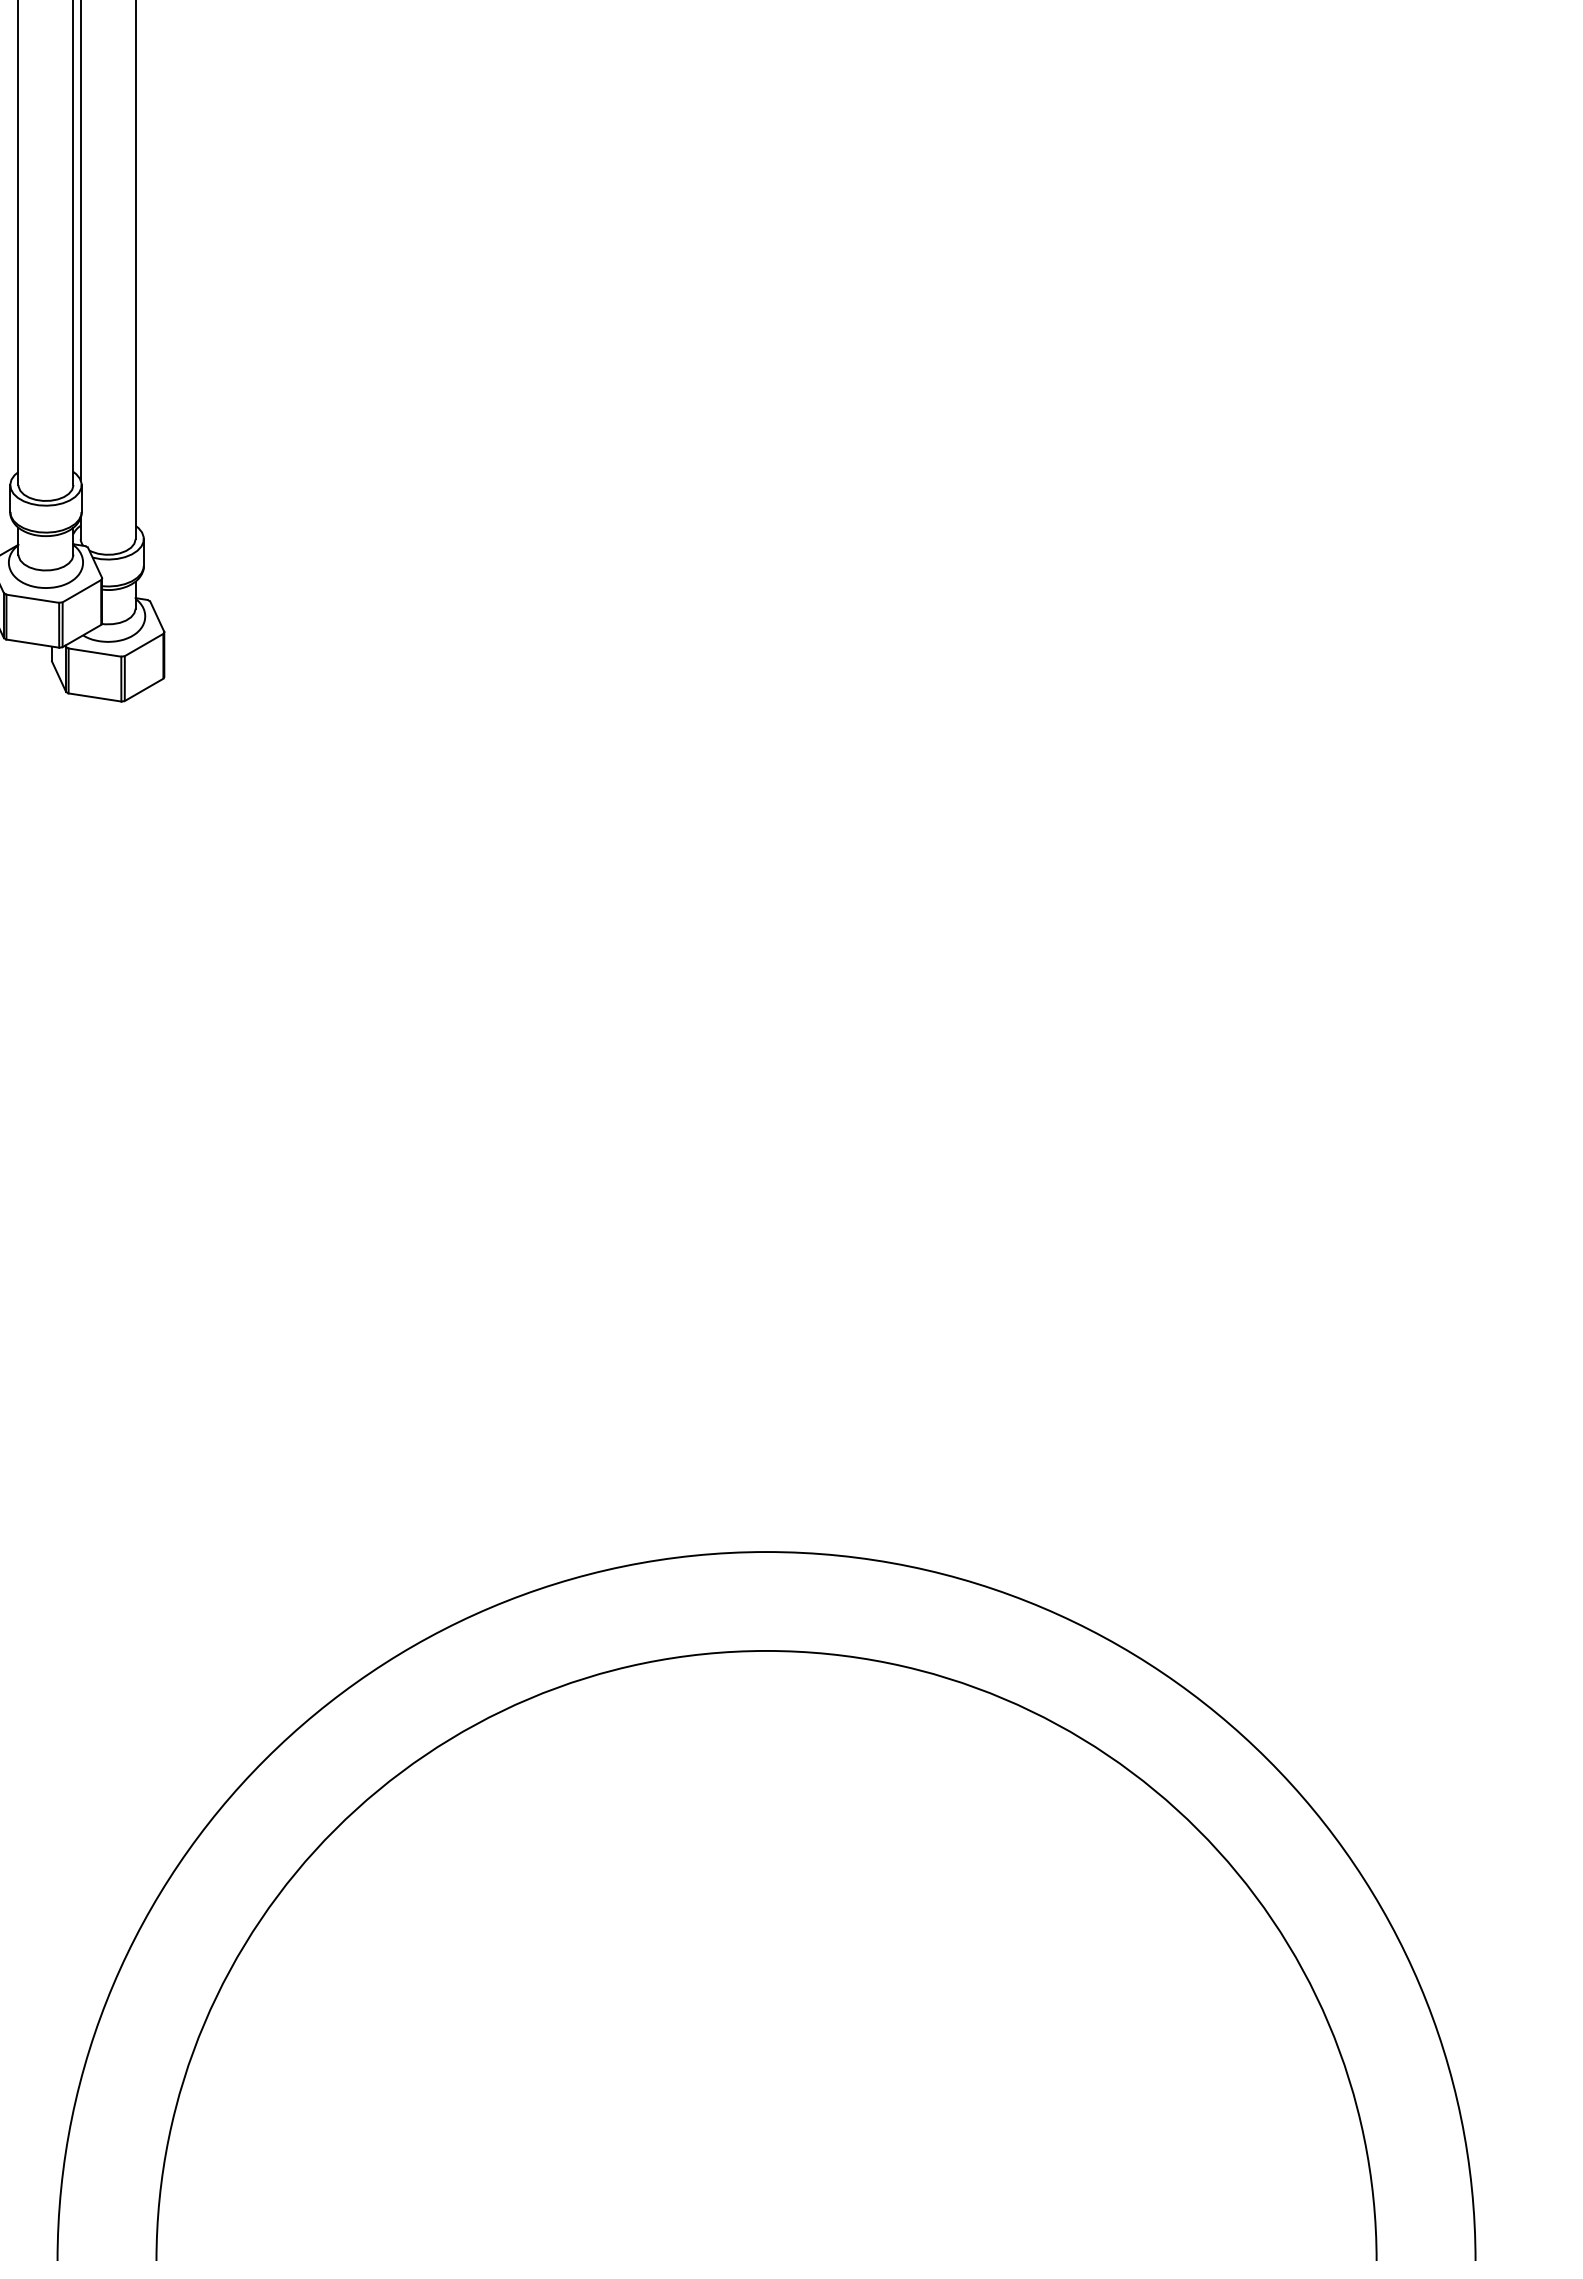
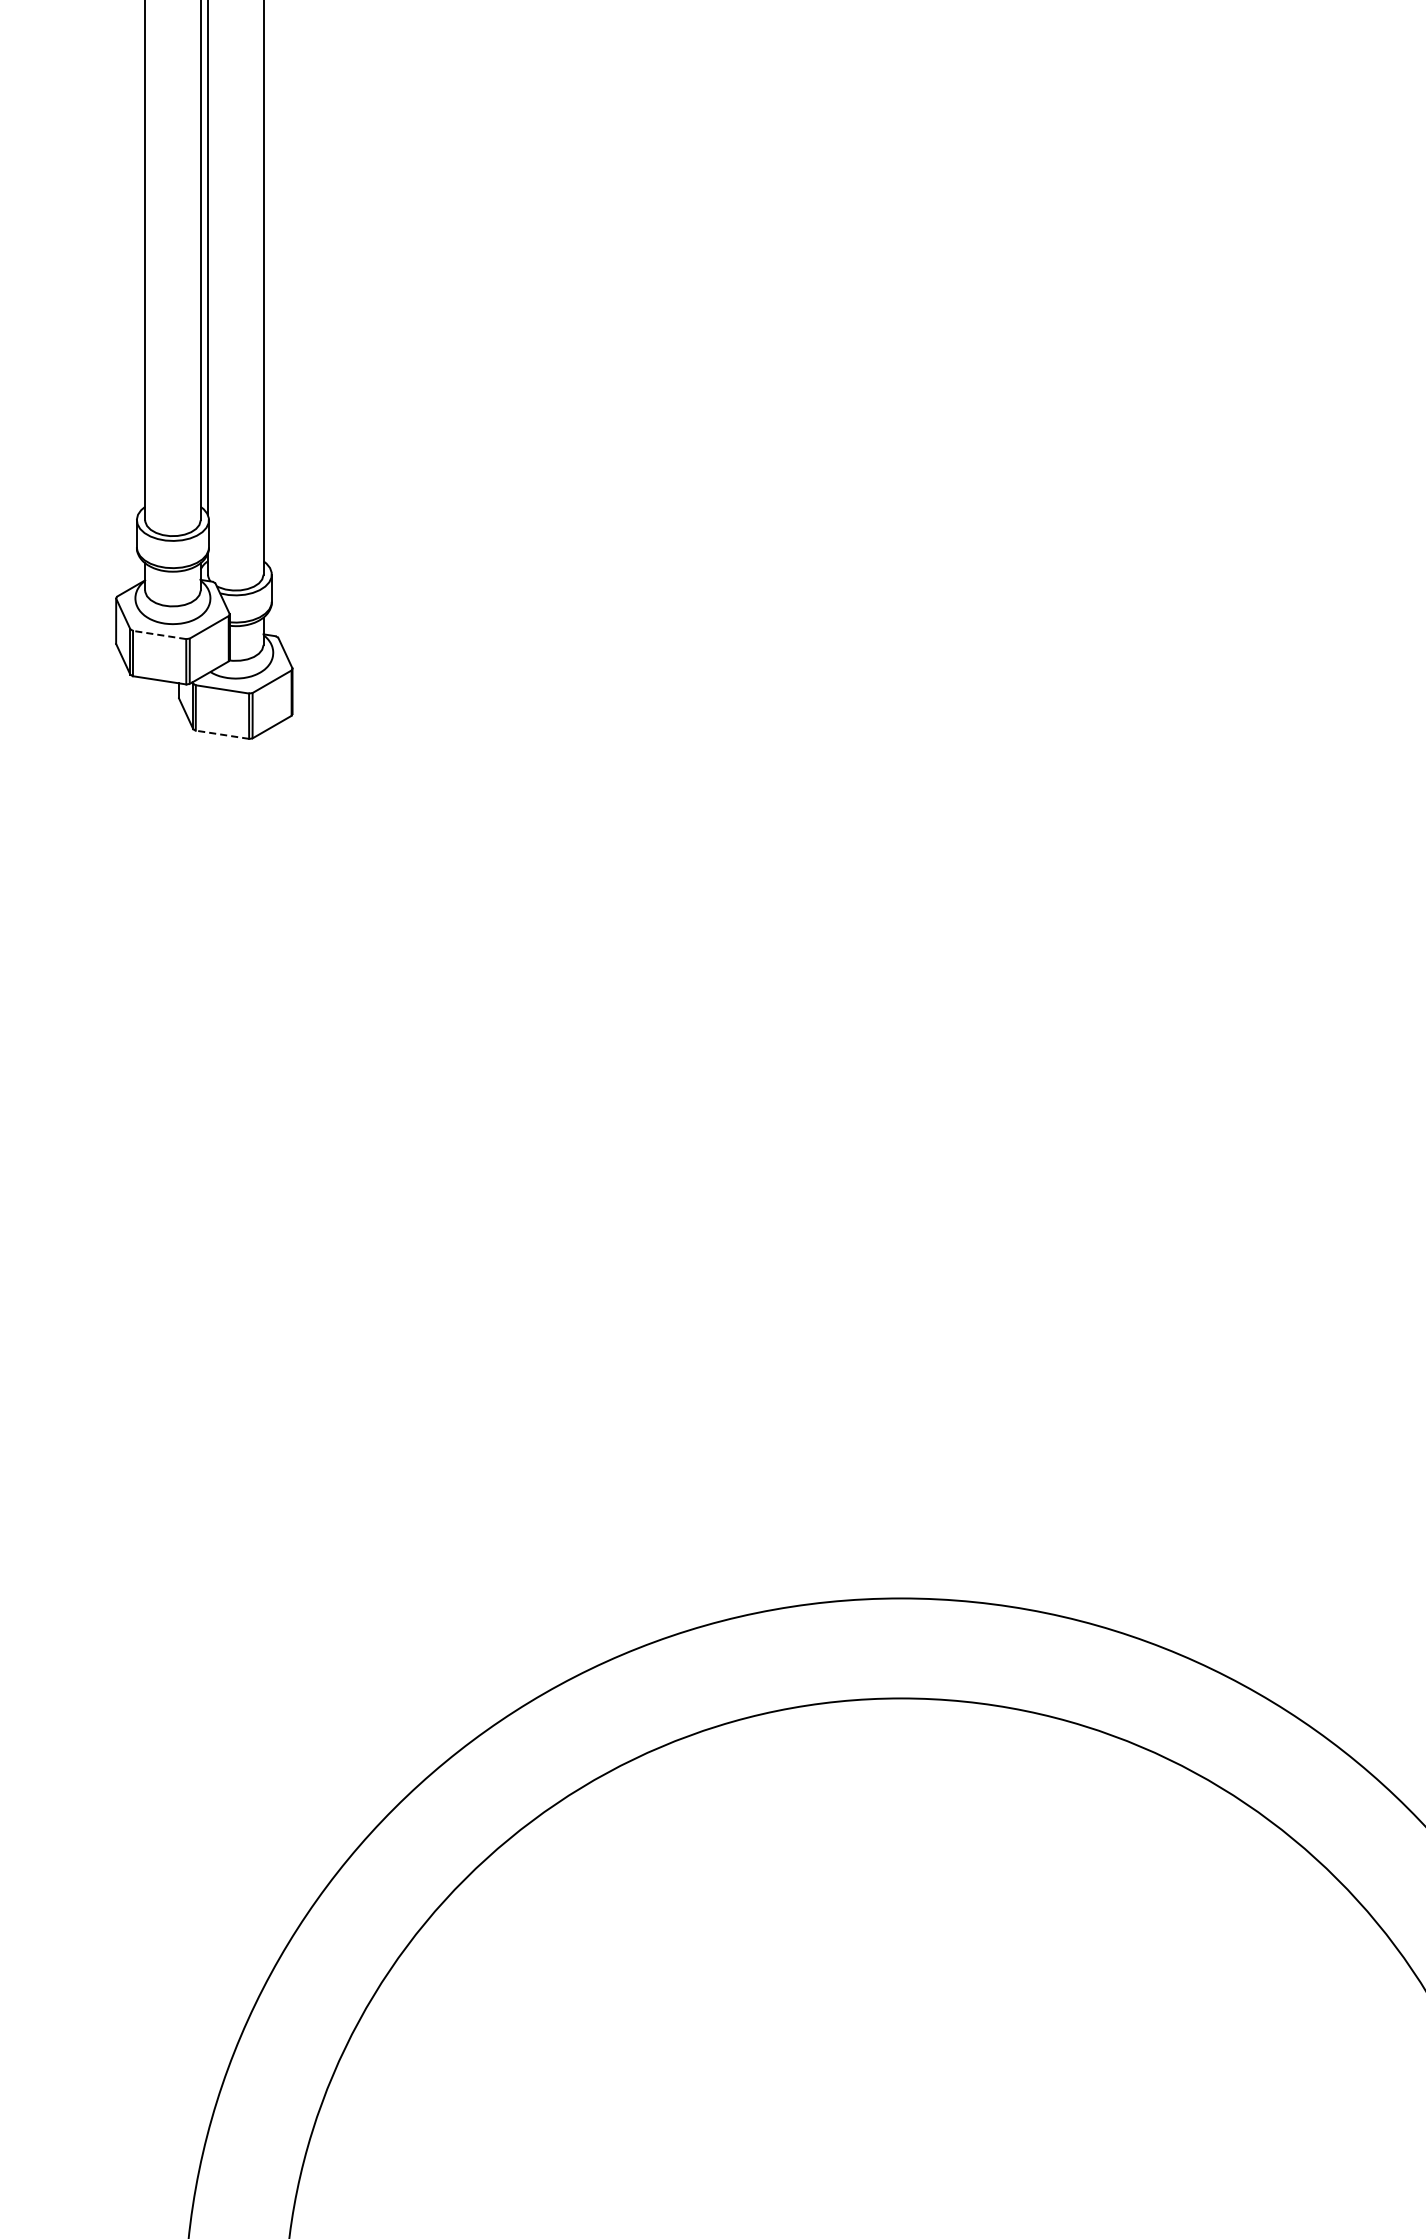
line: (32, 598) -> (159, 634), solid -> dashed
line: (94, 697) -> (221, 734), solid -> dashed

